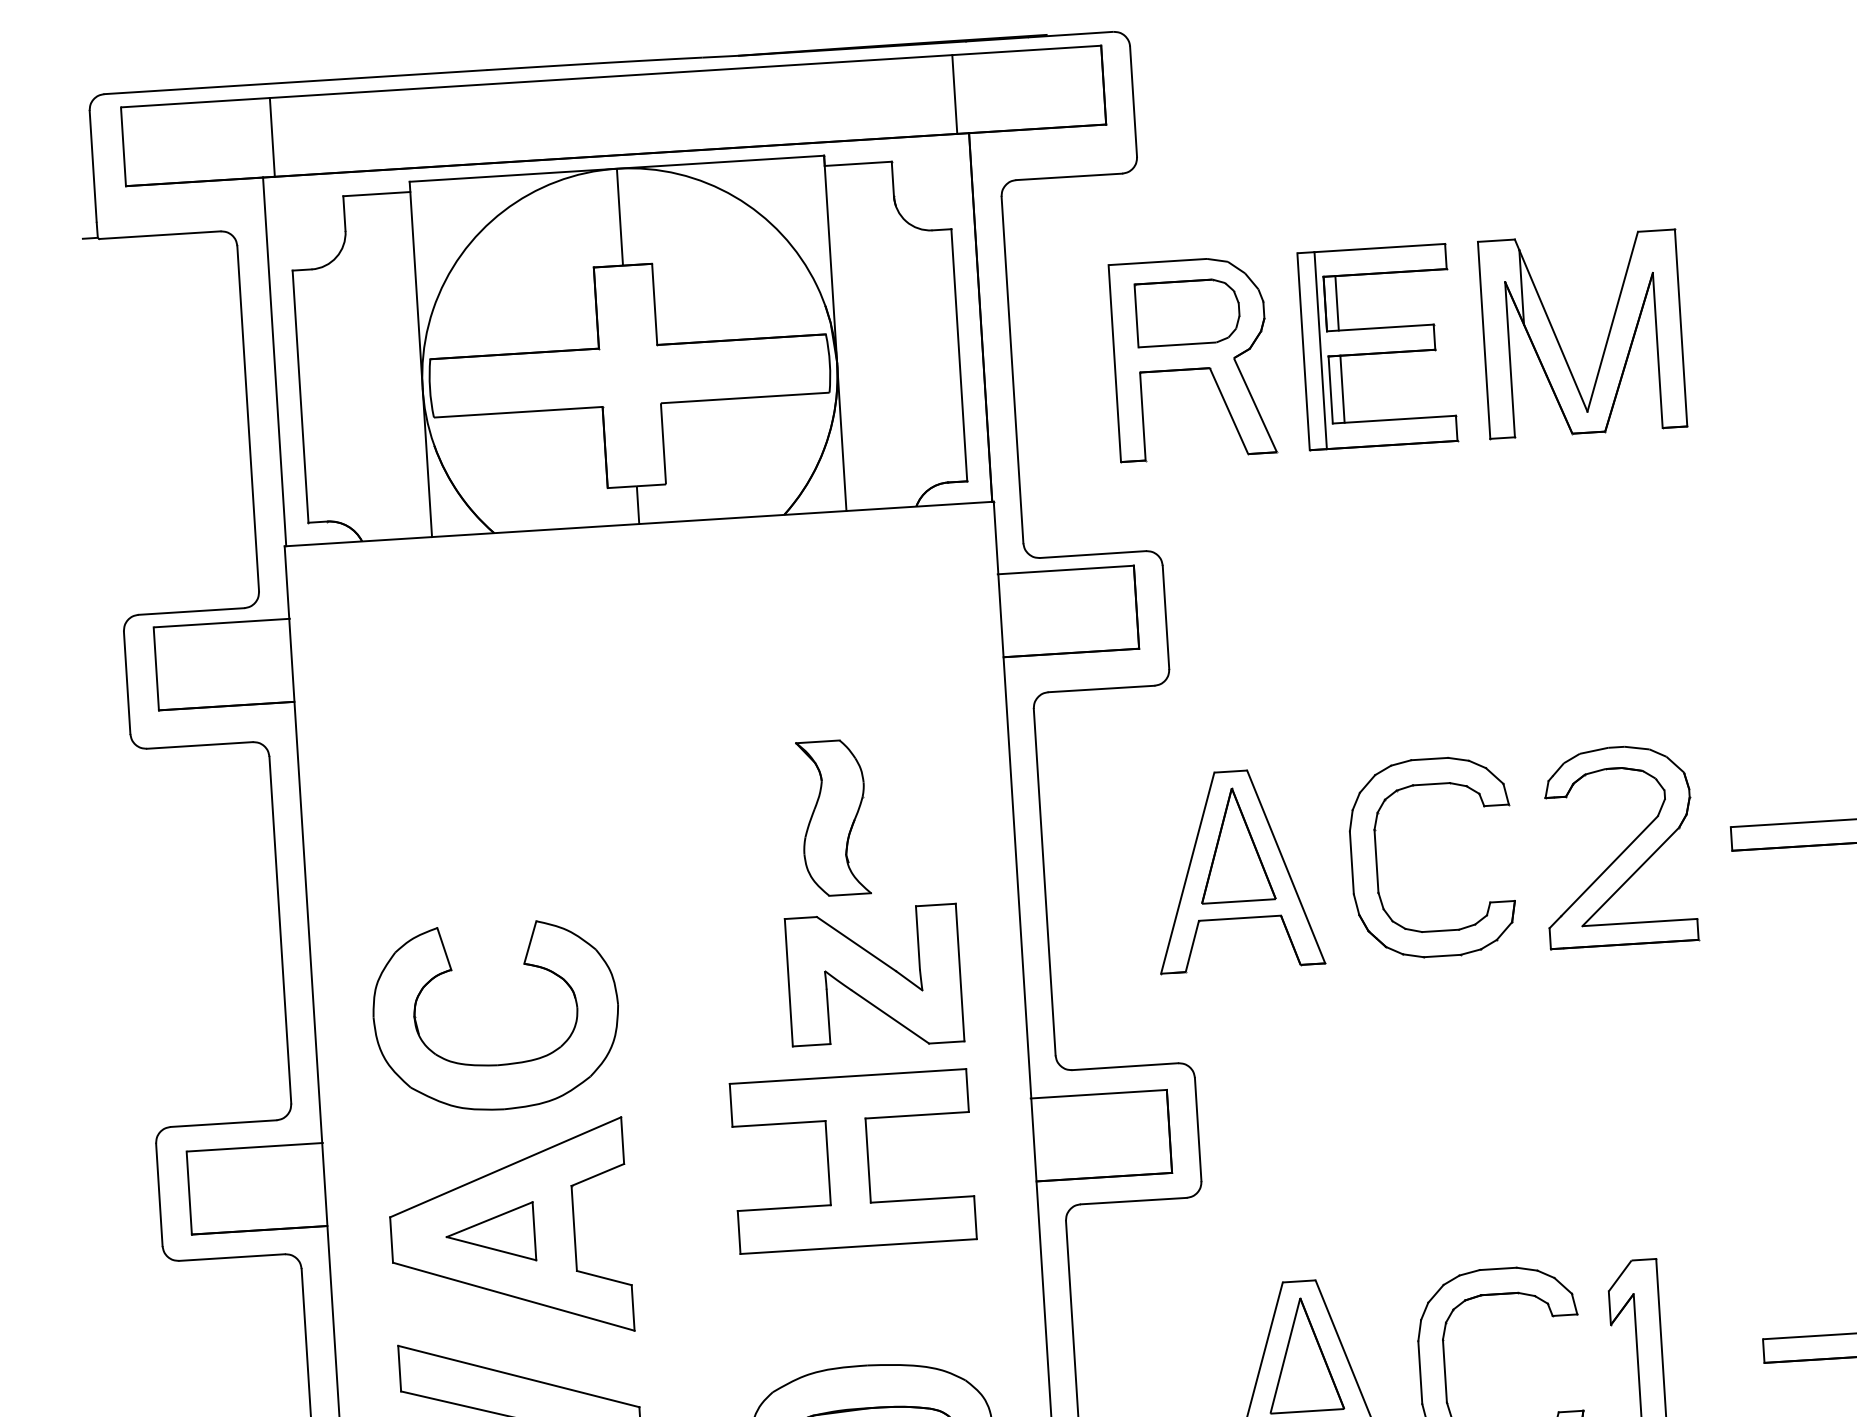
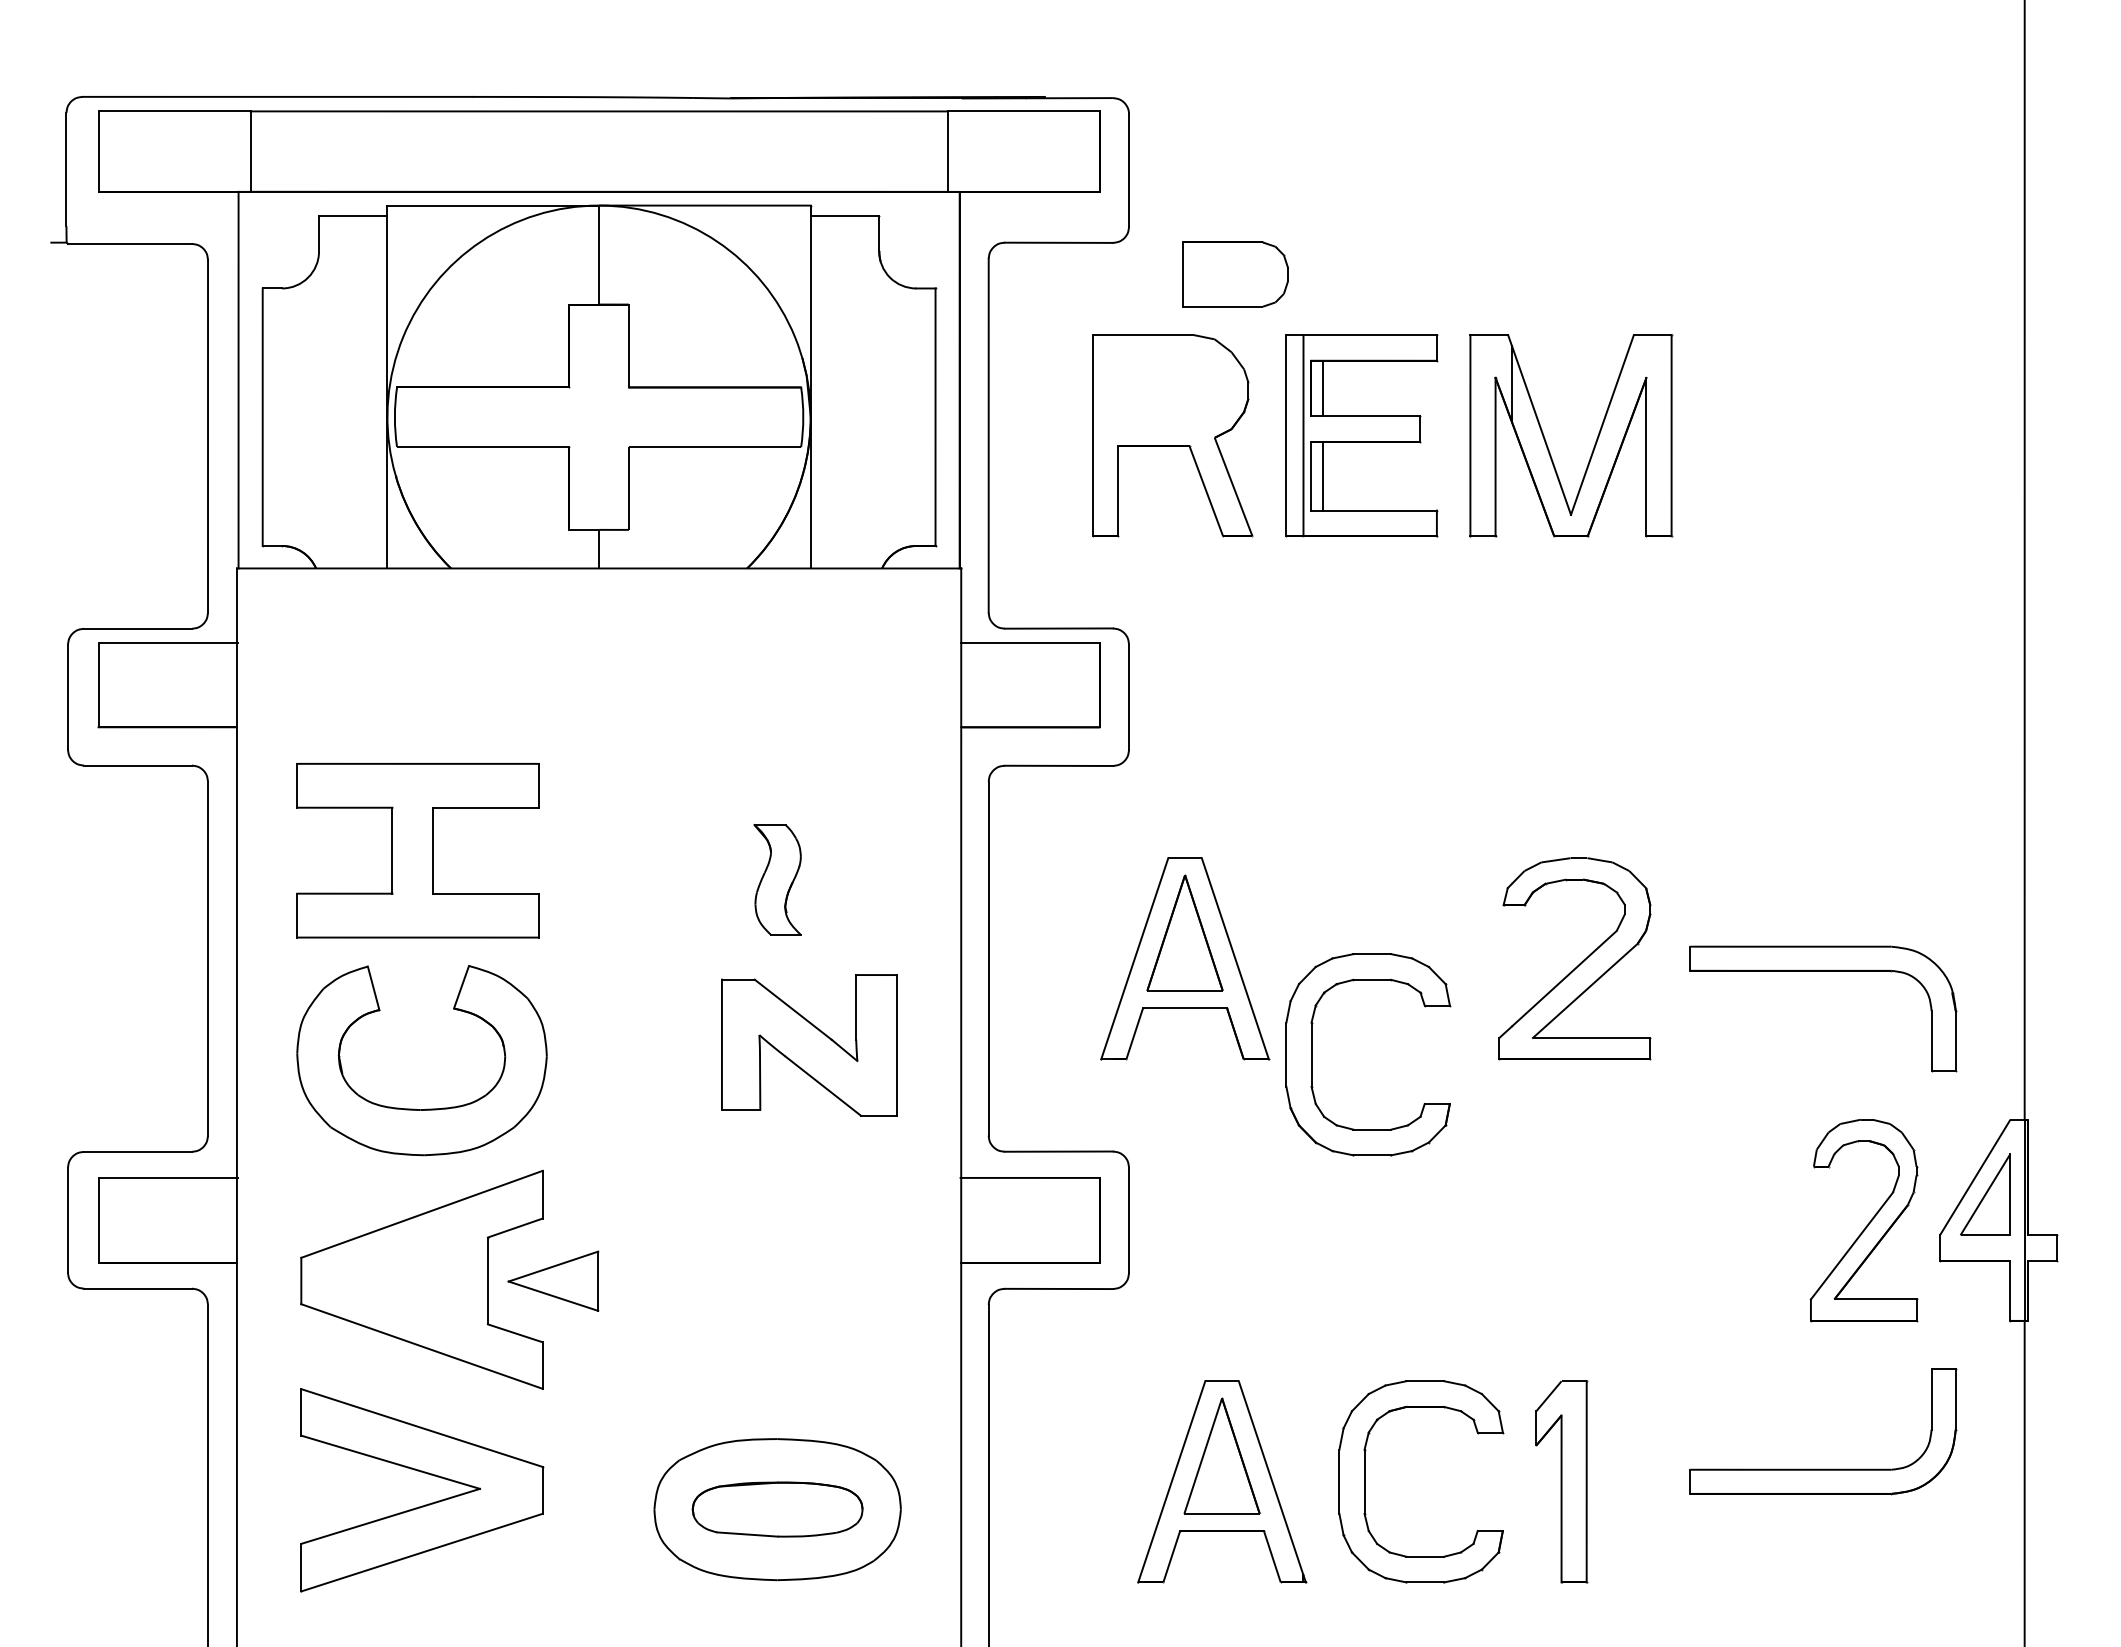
part: (1187, 312) -> (1235, 274), moved
part: (833, 817) -> (777, 879), size x0.7
part: (1377, 860) -> (1312, 1054), moved
part: (852, 1161) -> (417, 850), moved
part: (490, 1233) -> (553, 1280), moved

